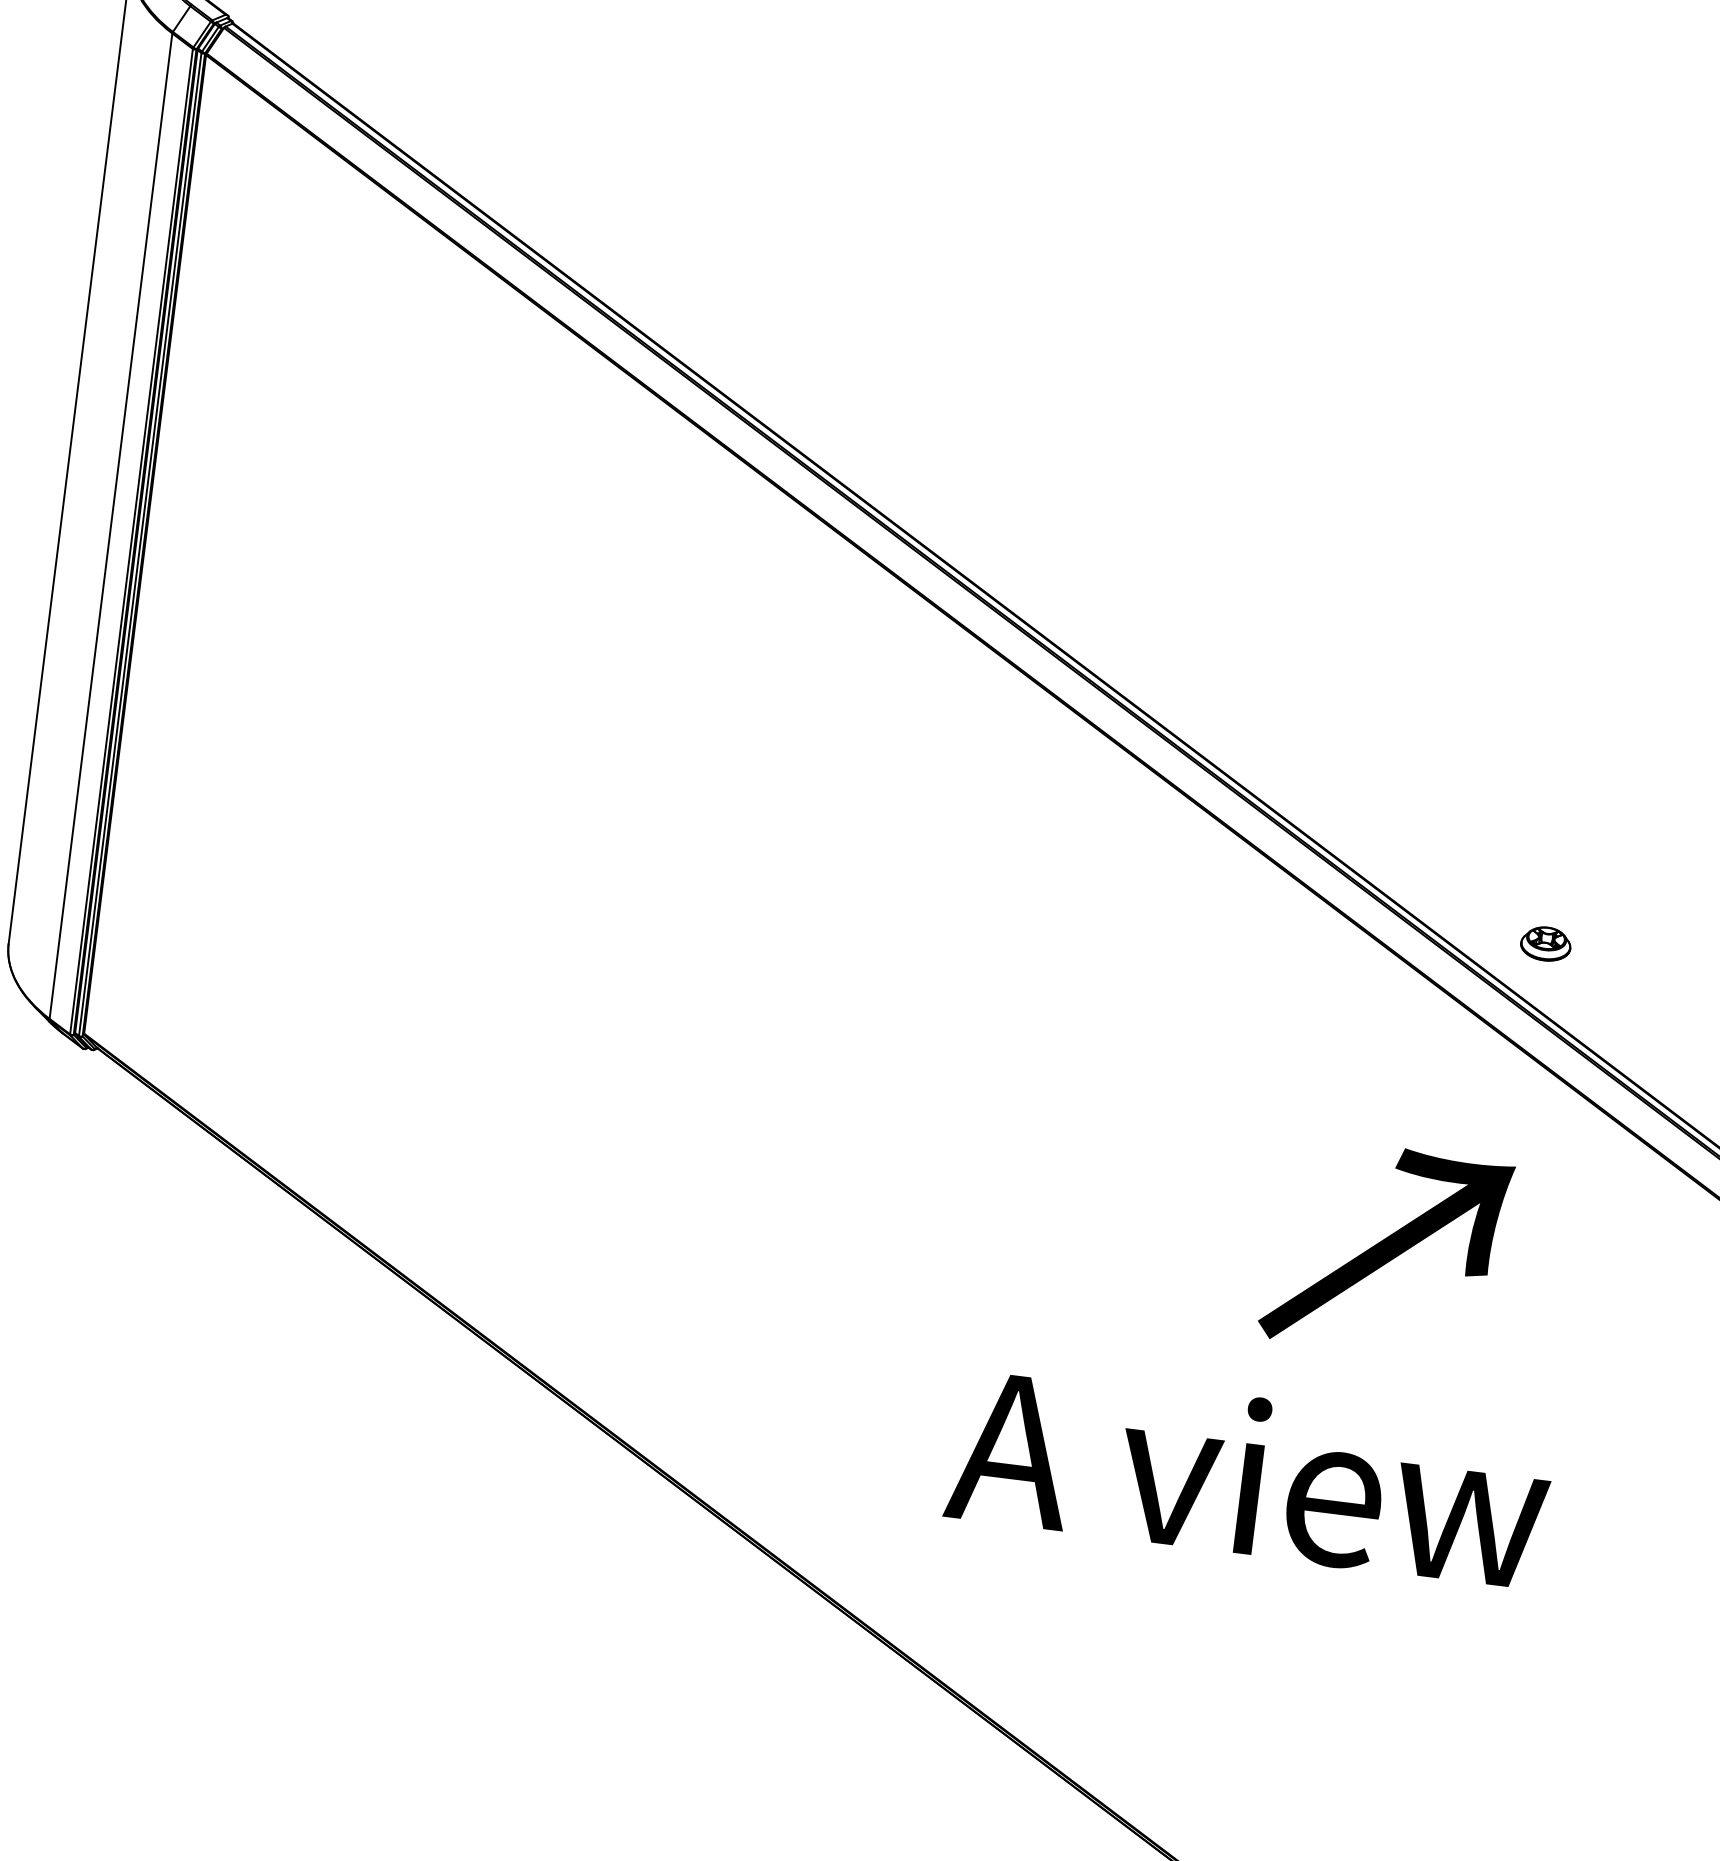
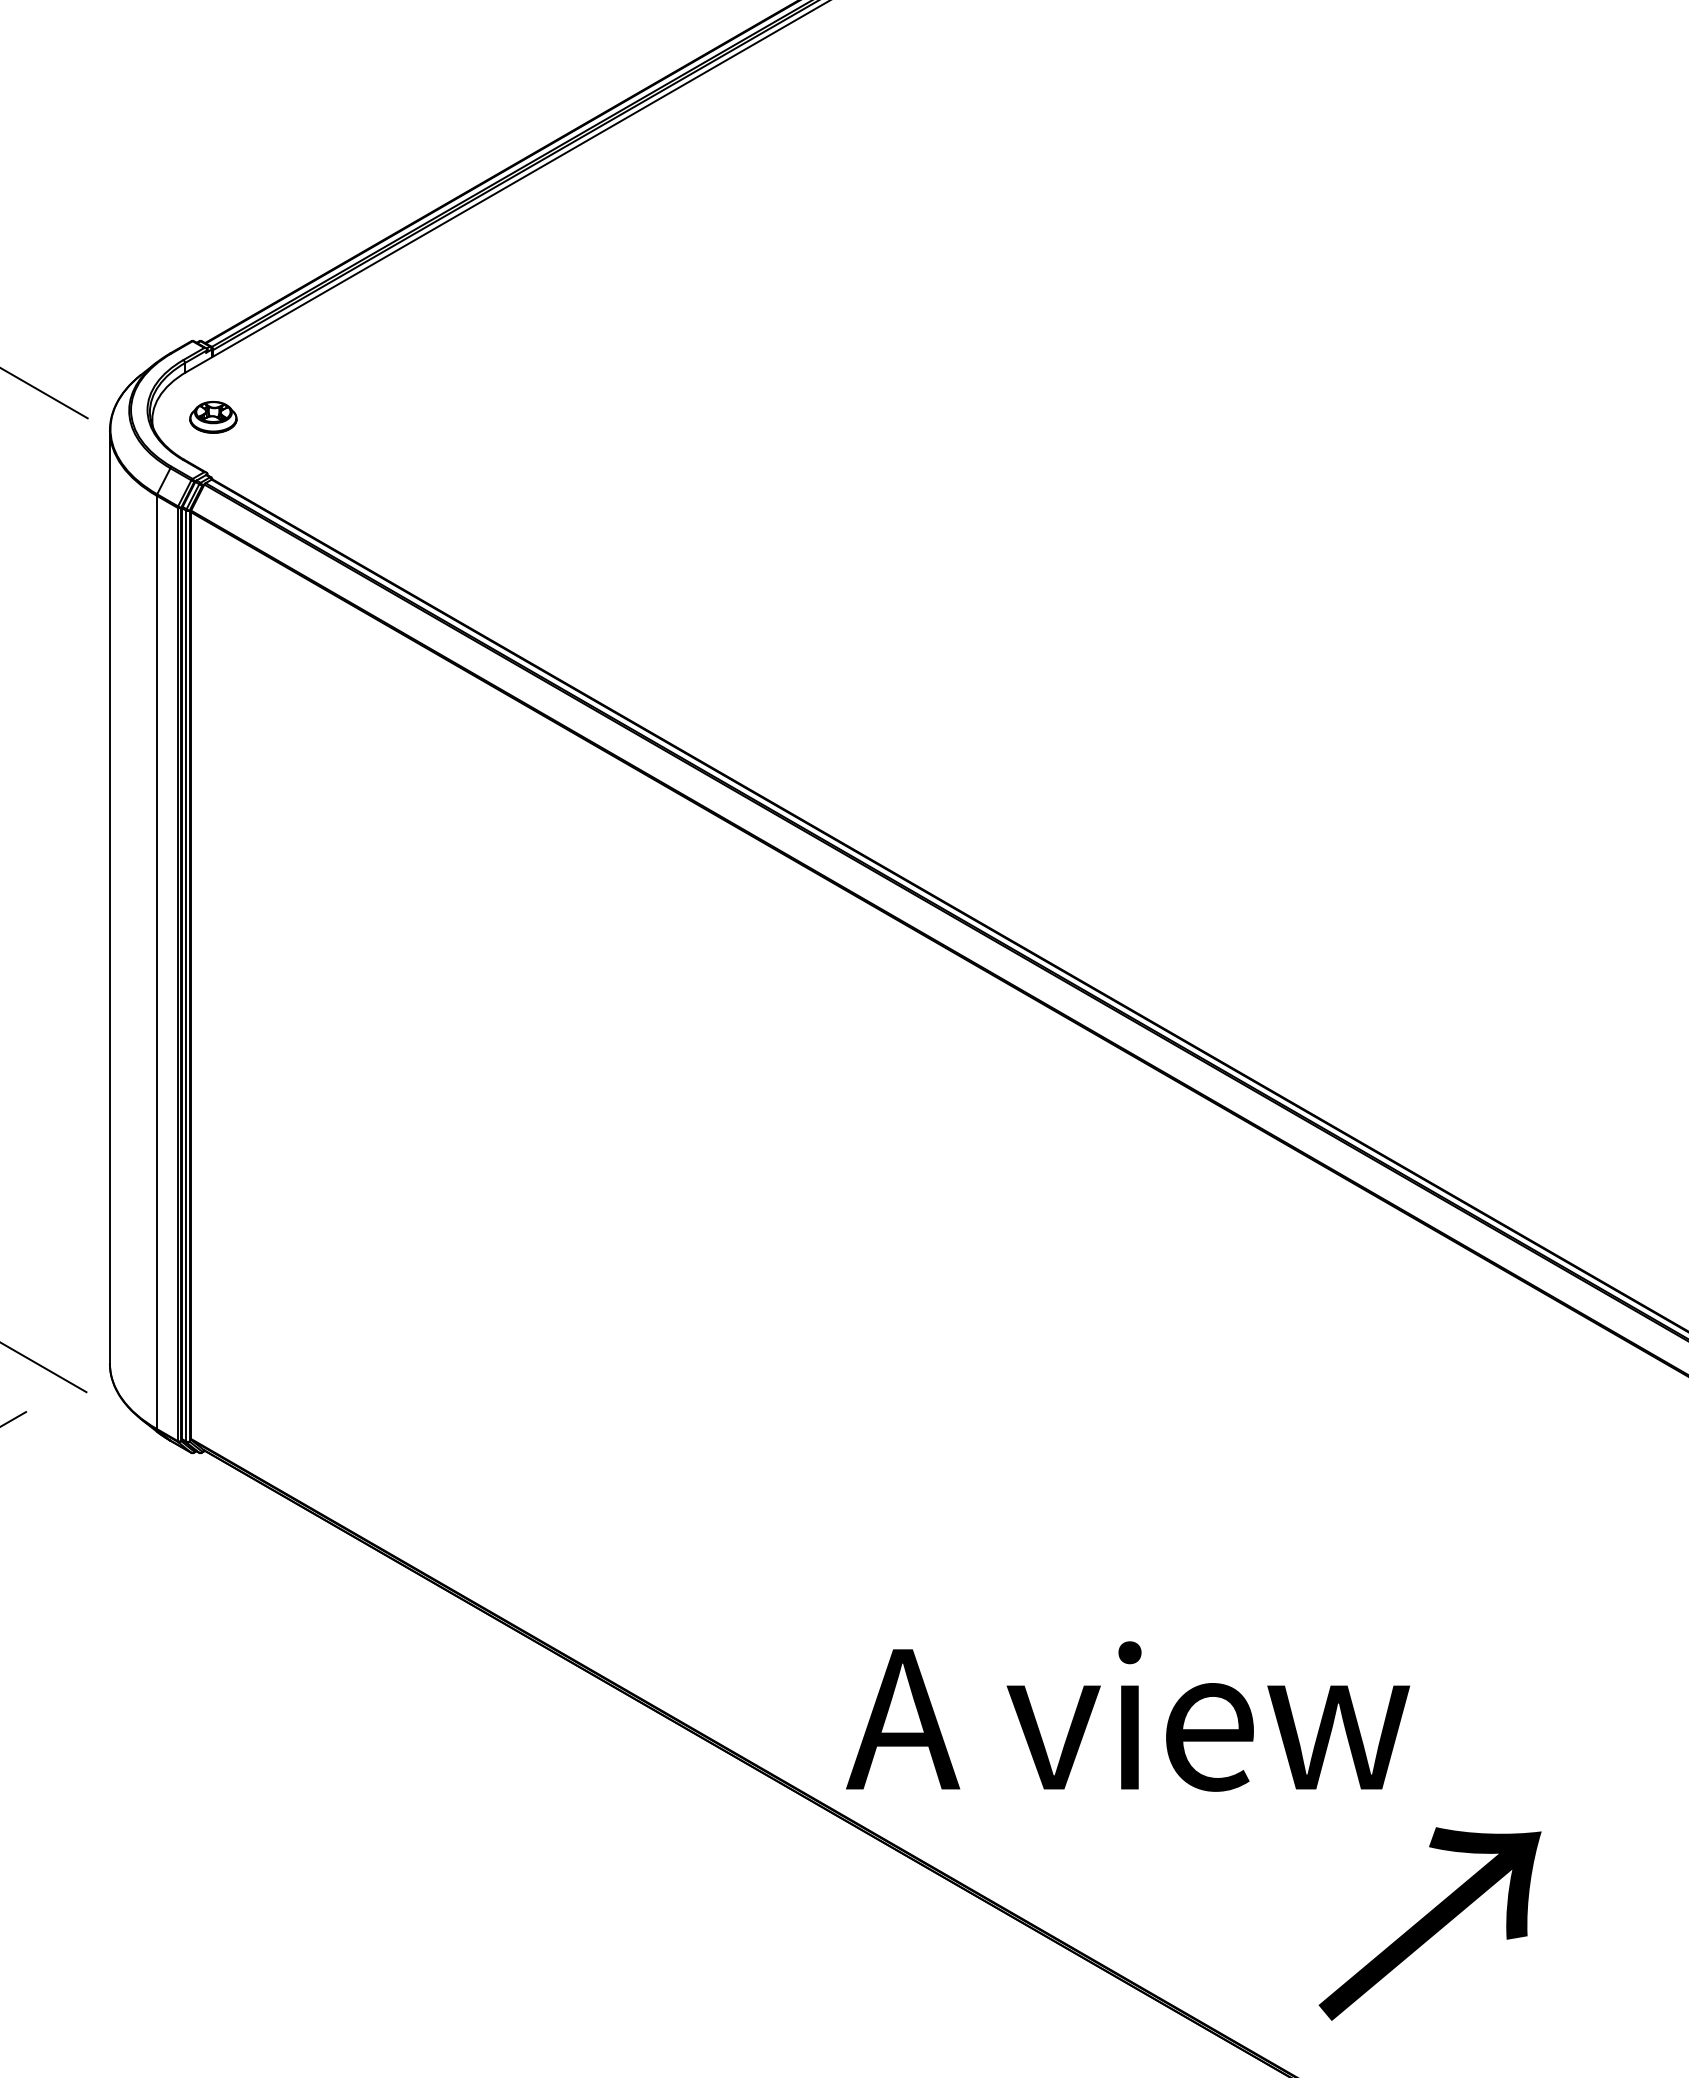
part: (1546, 943) -> (1543, 1184), removed
text: (1385, 1249) -> (1429, 1923), moved
text: (1249, 1476) -> (1127, 1716), moved

